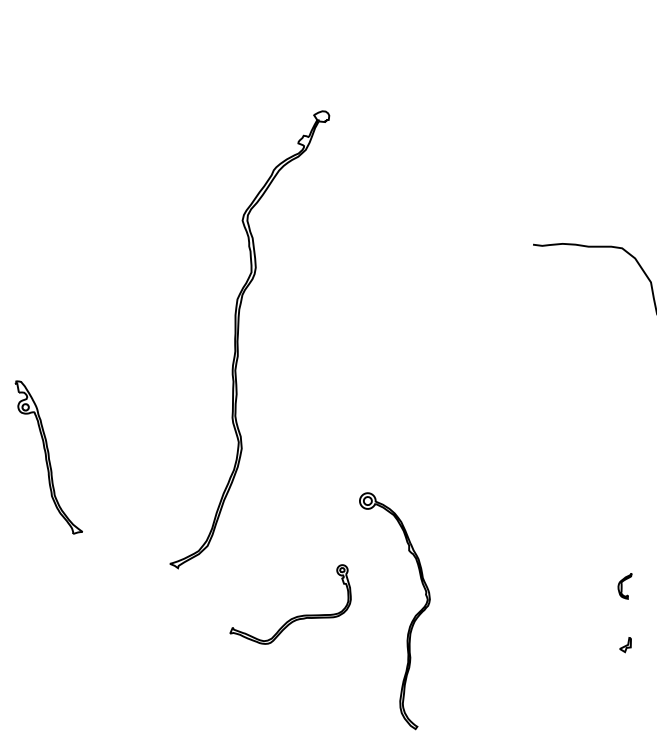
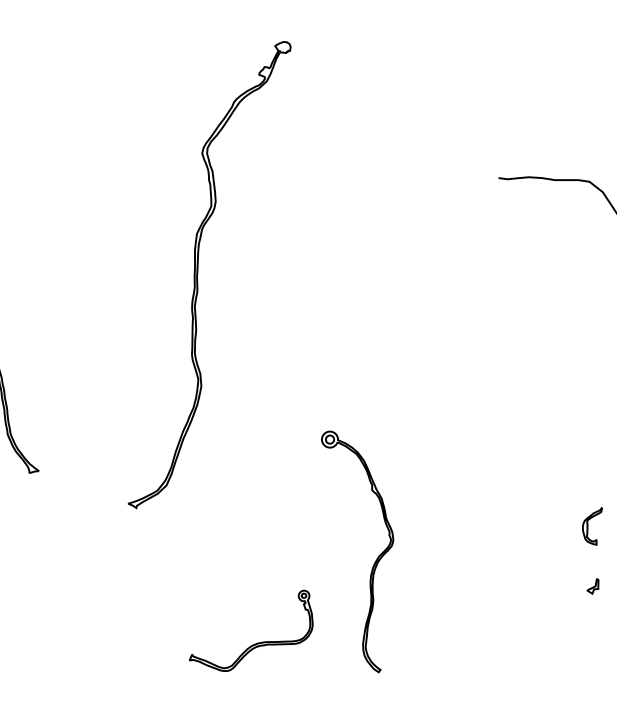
part: (624, 586) -> (591, 526), size x1.43
part: (295, 616) -> (256, 643), moved

